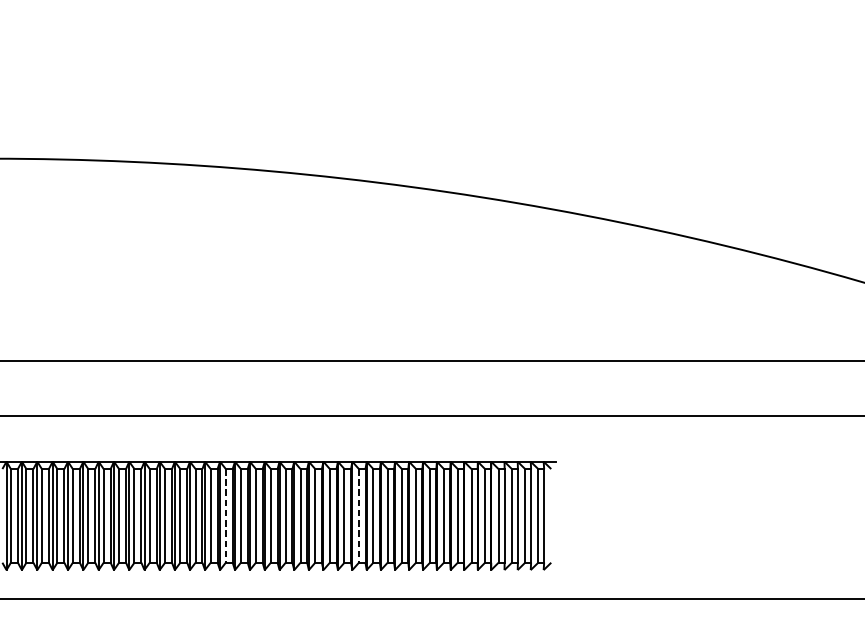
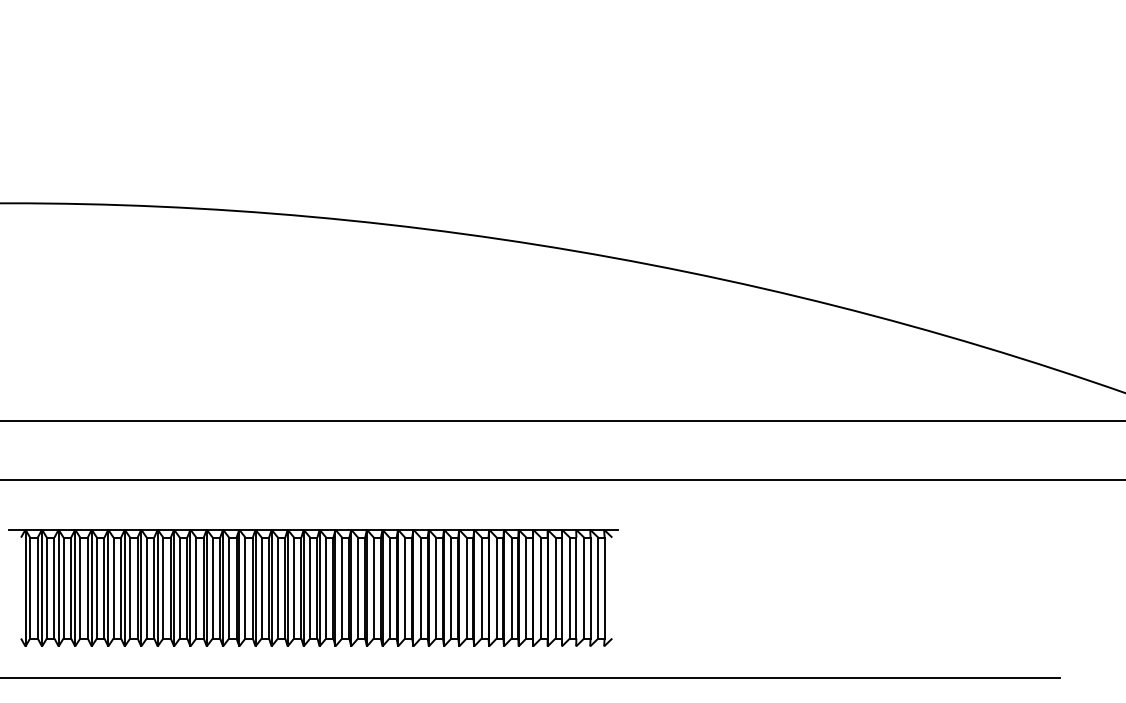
line: (225, 516) -> (261, 588), dashed -> solid
line: (359, 516) -> (405, 588), dashed -> solid

